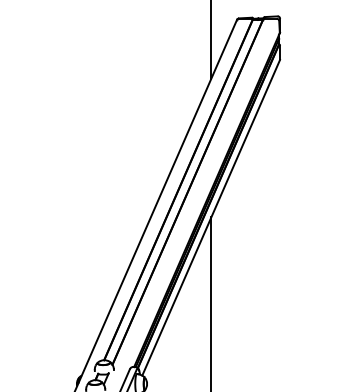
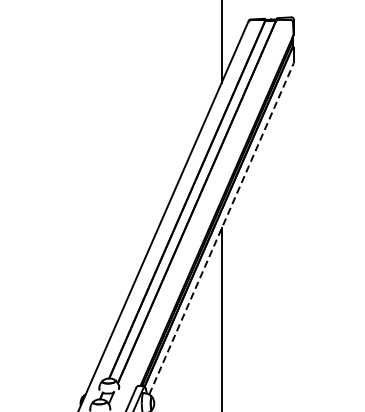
line: (211, 217) -> (221, 228), solid -> dashed

